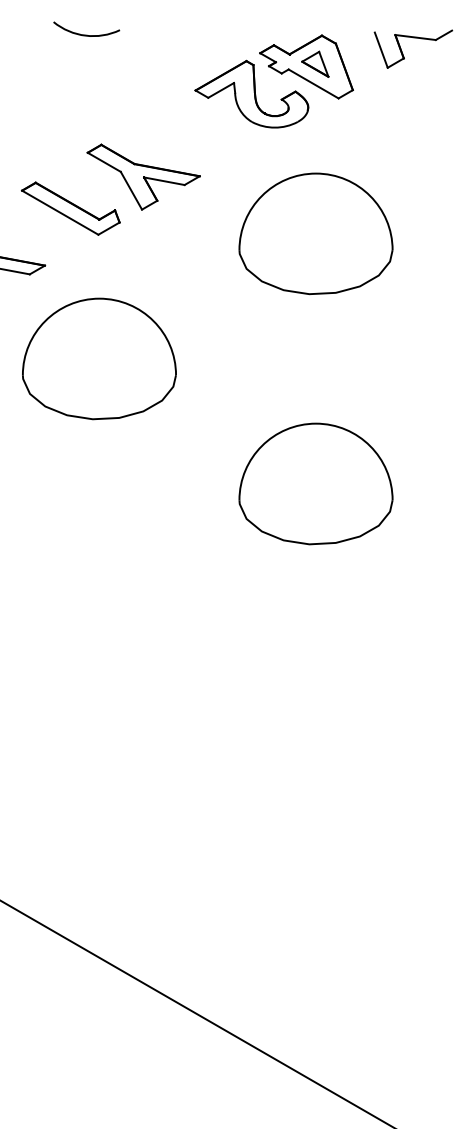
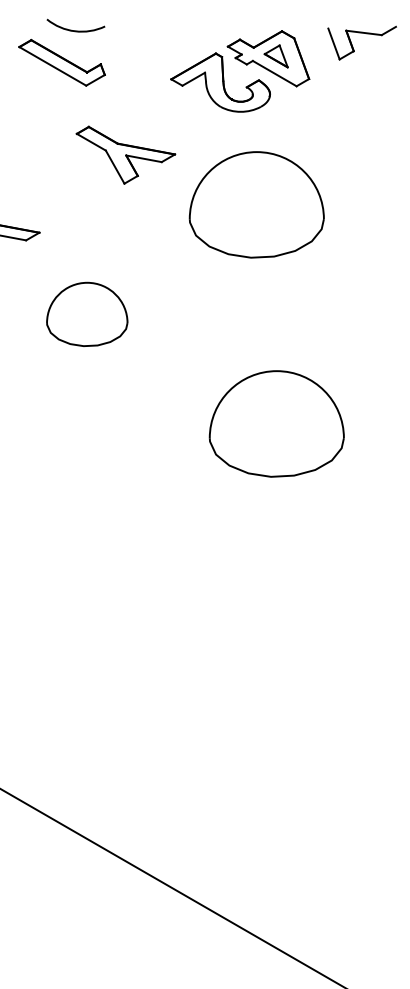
part: (70, 208) -> (61, 62), moved
part: (315, 233) -> (256, 204), moved
part: (99, 358) -> (87, 314), size x0.6

